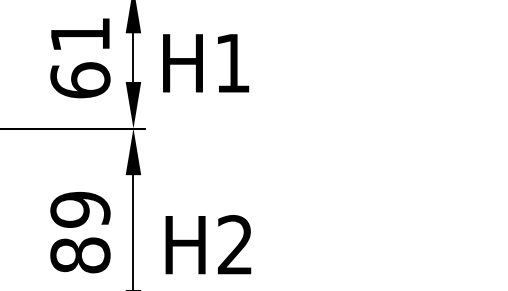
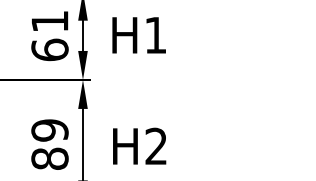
text: (204, 63) -> (138, 35), moved
text: (208, 243) -> (139, 145), moved

